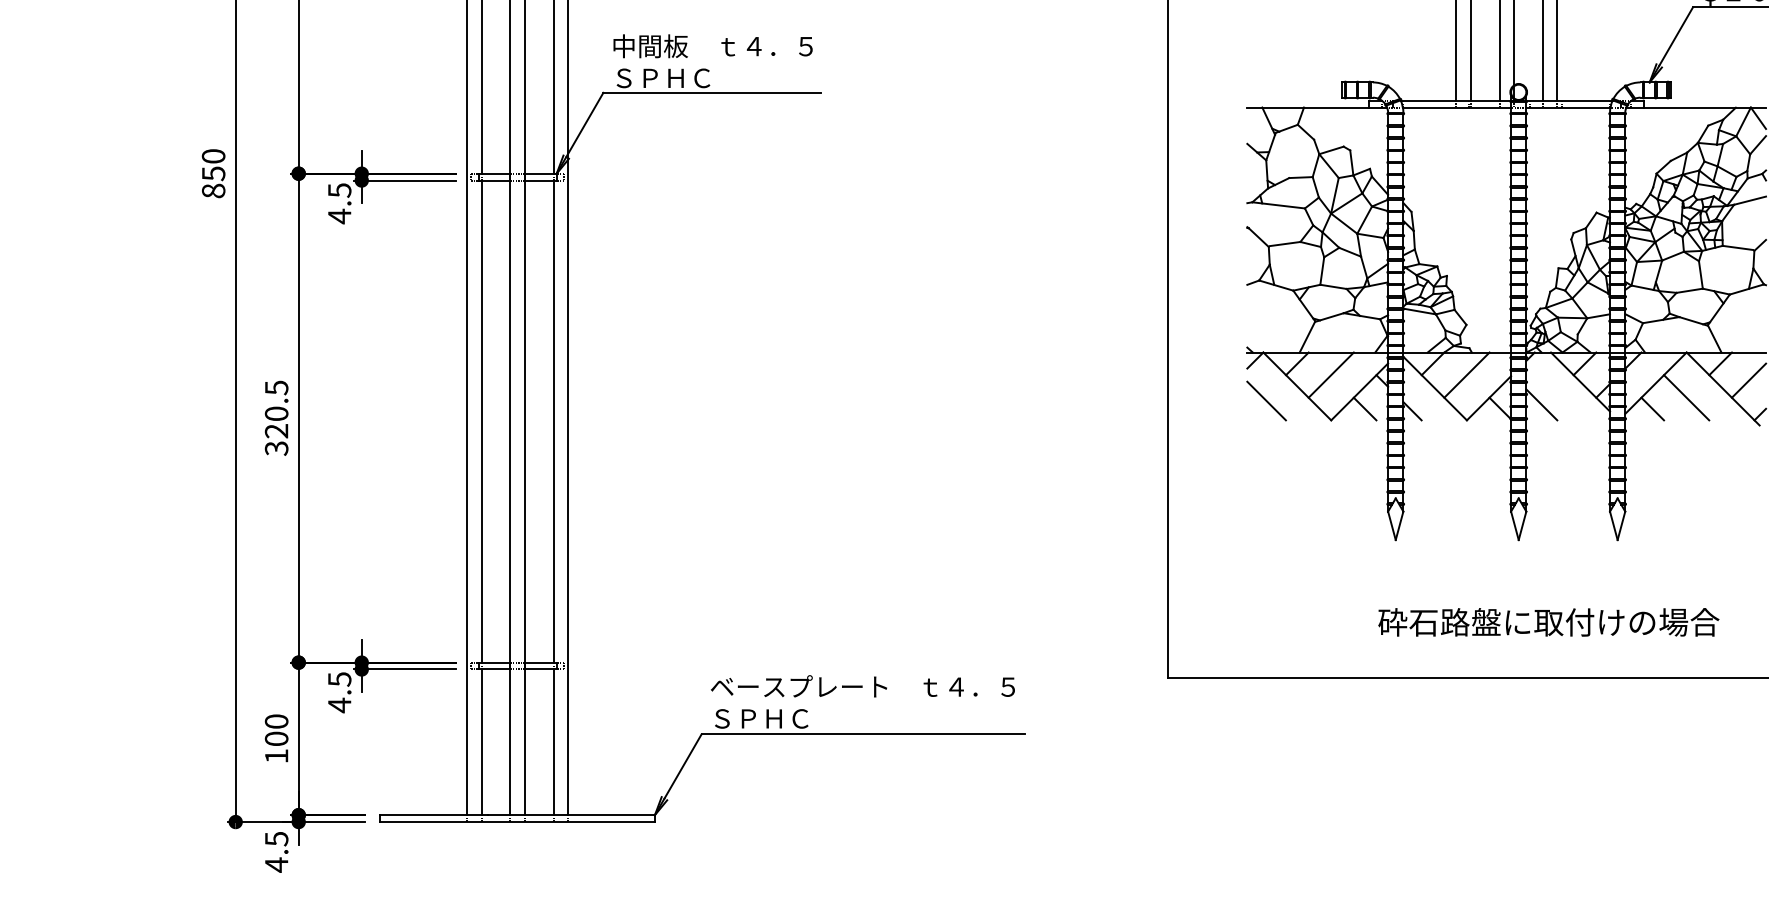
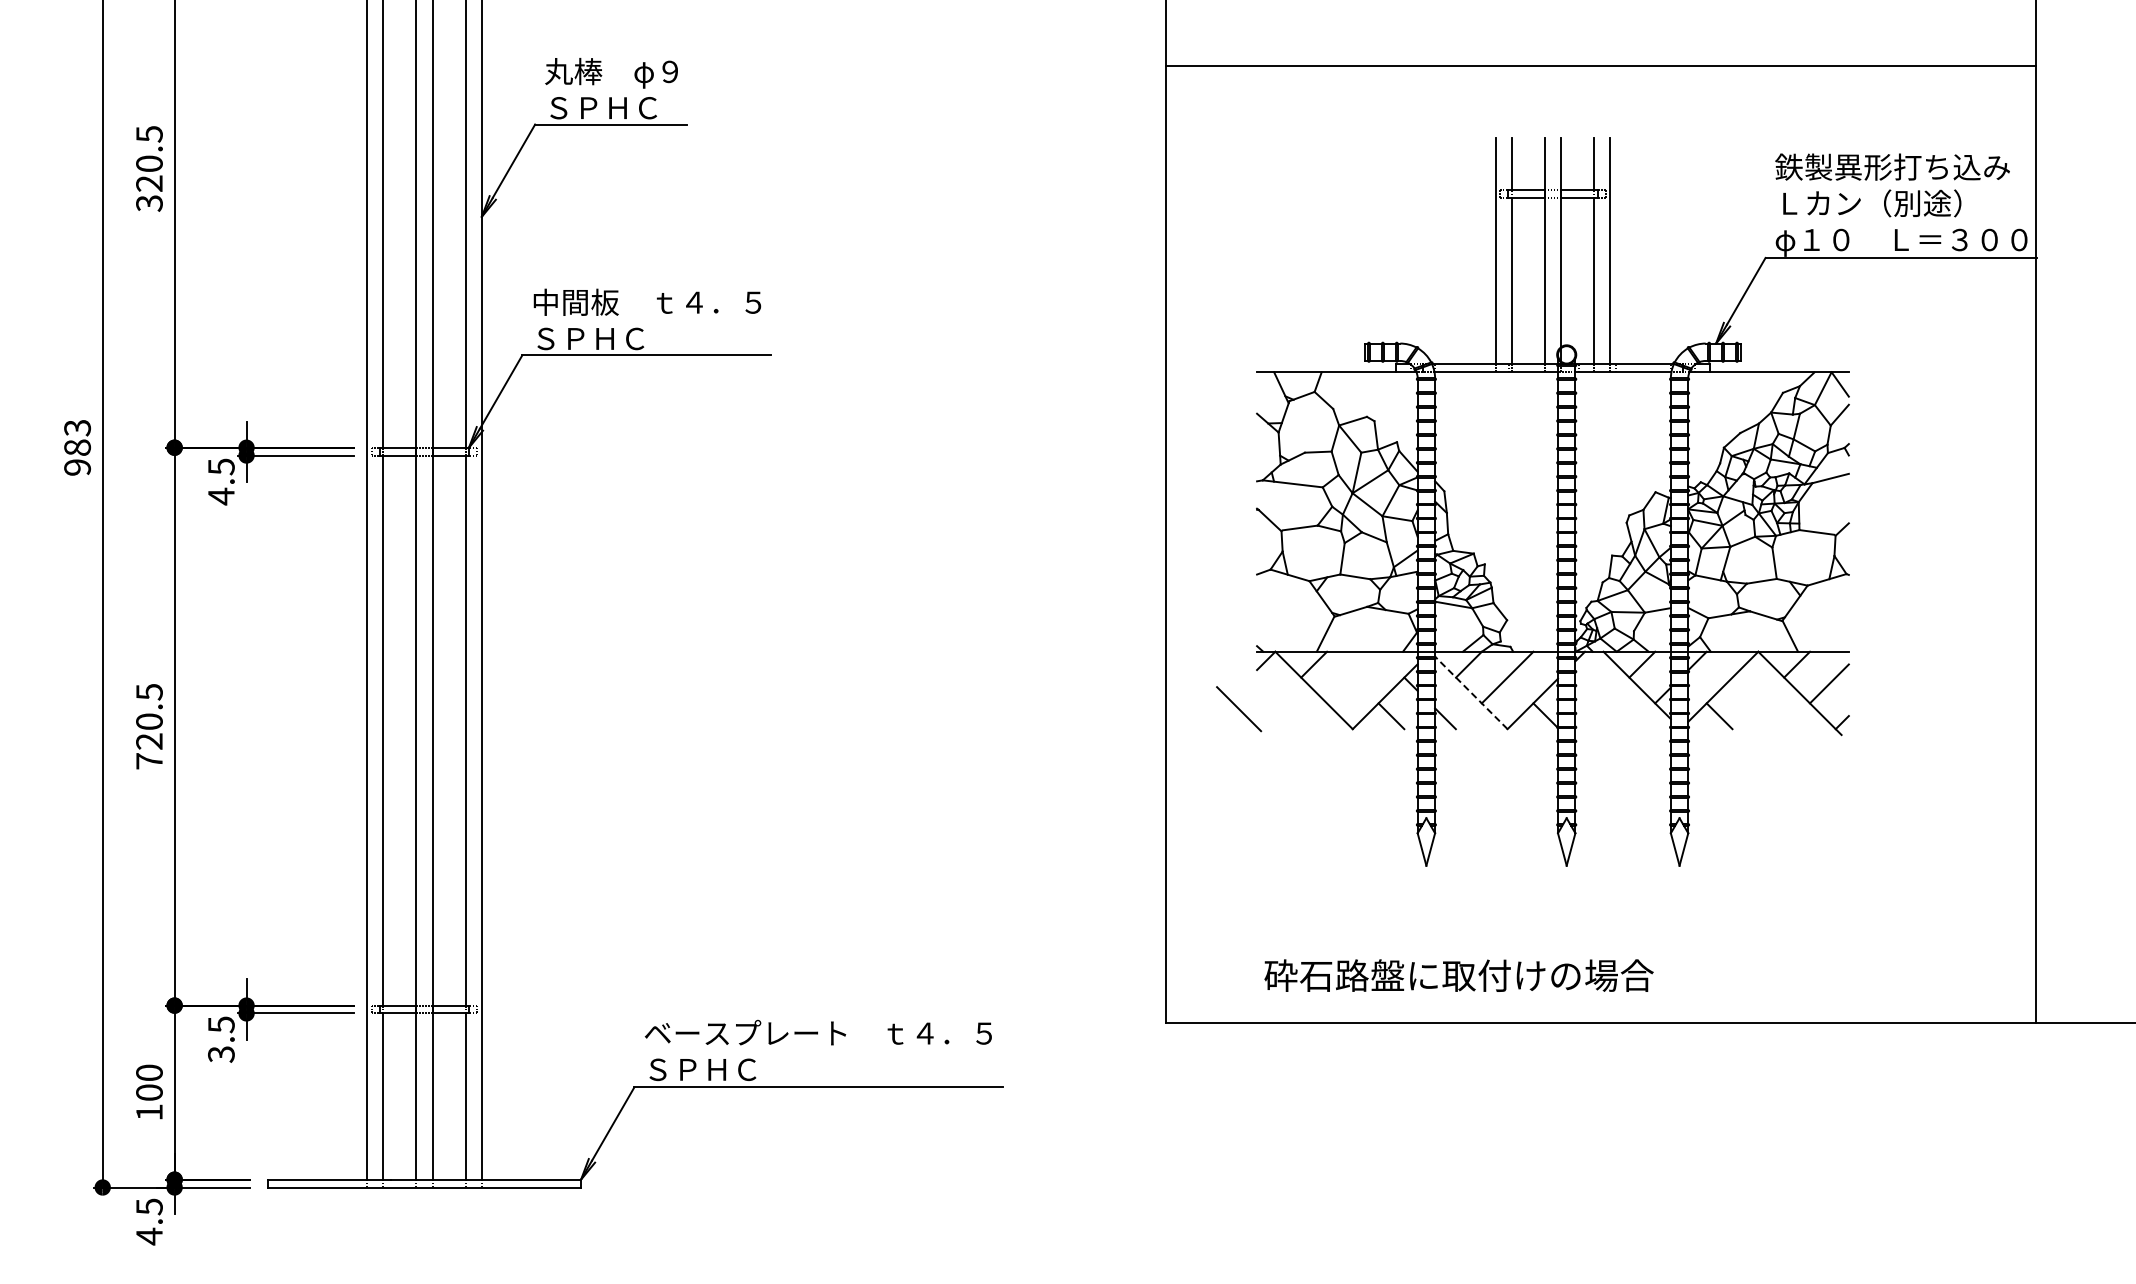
text: (213, 173) -> (77, 447), 850 -> 983
line: (1330, 375) -> (1352, 677), removed
line: (1435, 389) -> (1471, 693), solid -> dashed
line: (1686, 397) -> (1758, 703), removed
line: (1267, 401) -> (1239, 709), moved
line: (1541, 404) -> (1592, 711), removed
text: (276, 448) -> (149, 761), 320.5 -> 720.5
text: (1548, 622) -> (1458, 975), moved
text: (339, 705) -> (221, 1054), 4.5 -> 3.5

